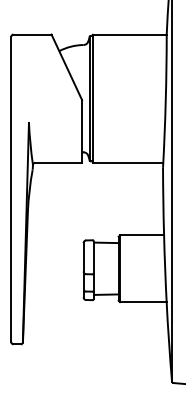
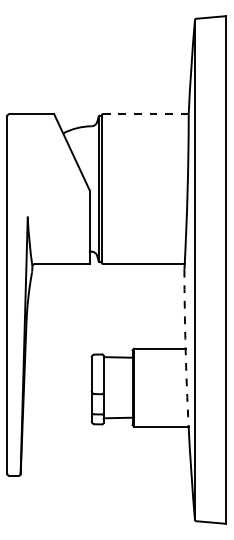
line: (129, 34) -> (145, 114), solid -> dashed
arc: (163, 235) -> (185, 348), solid -> dashed

